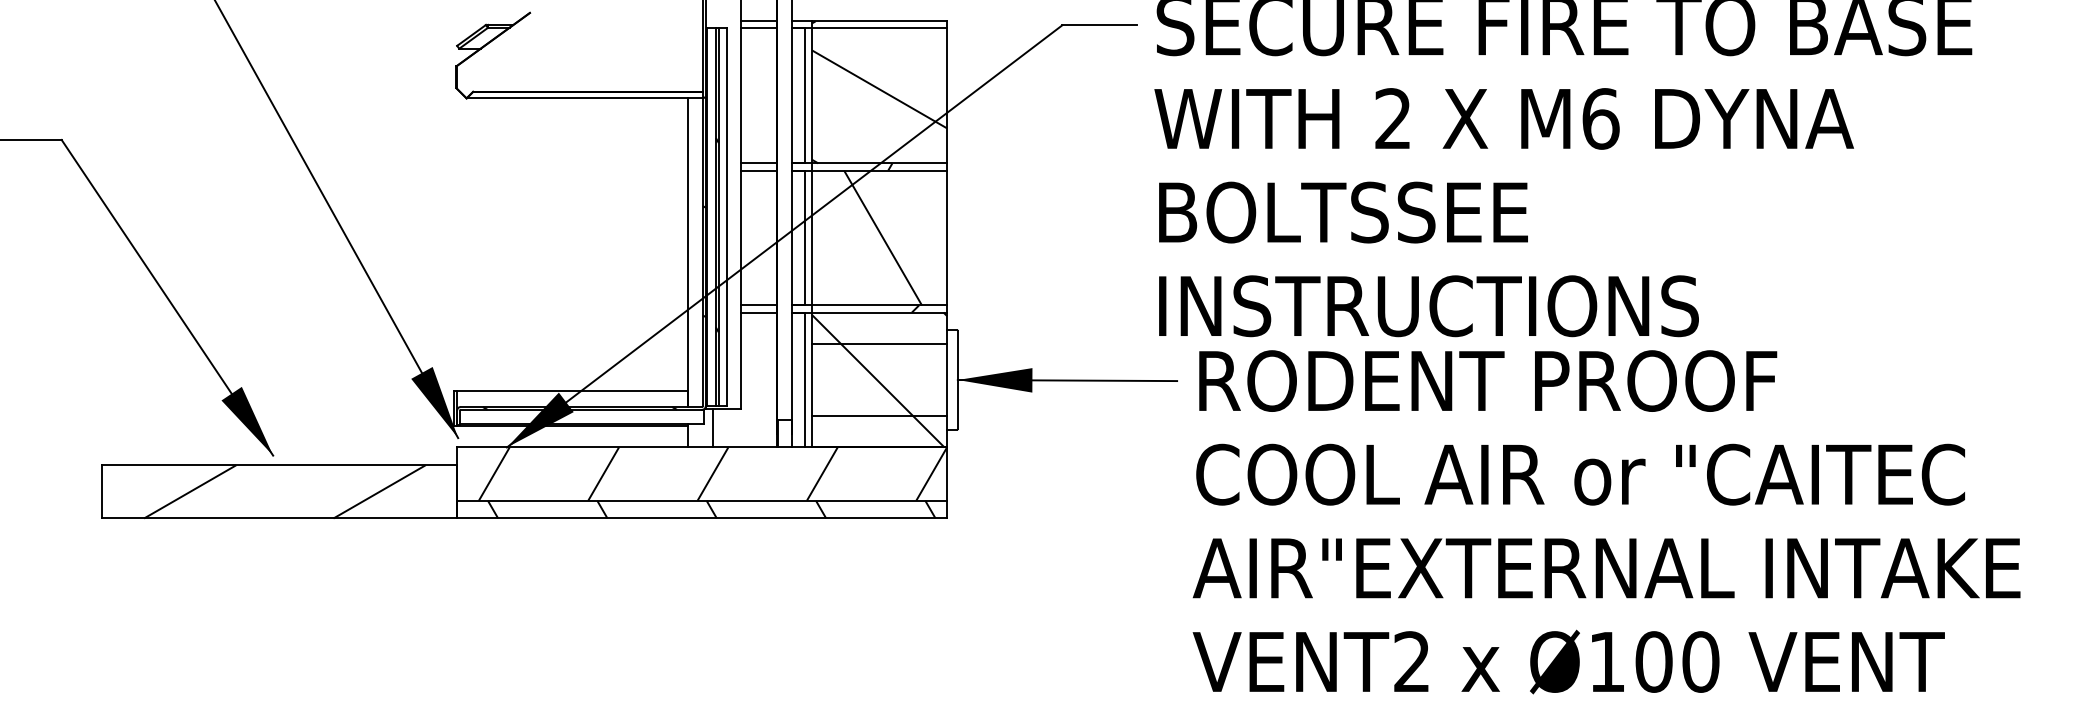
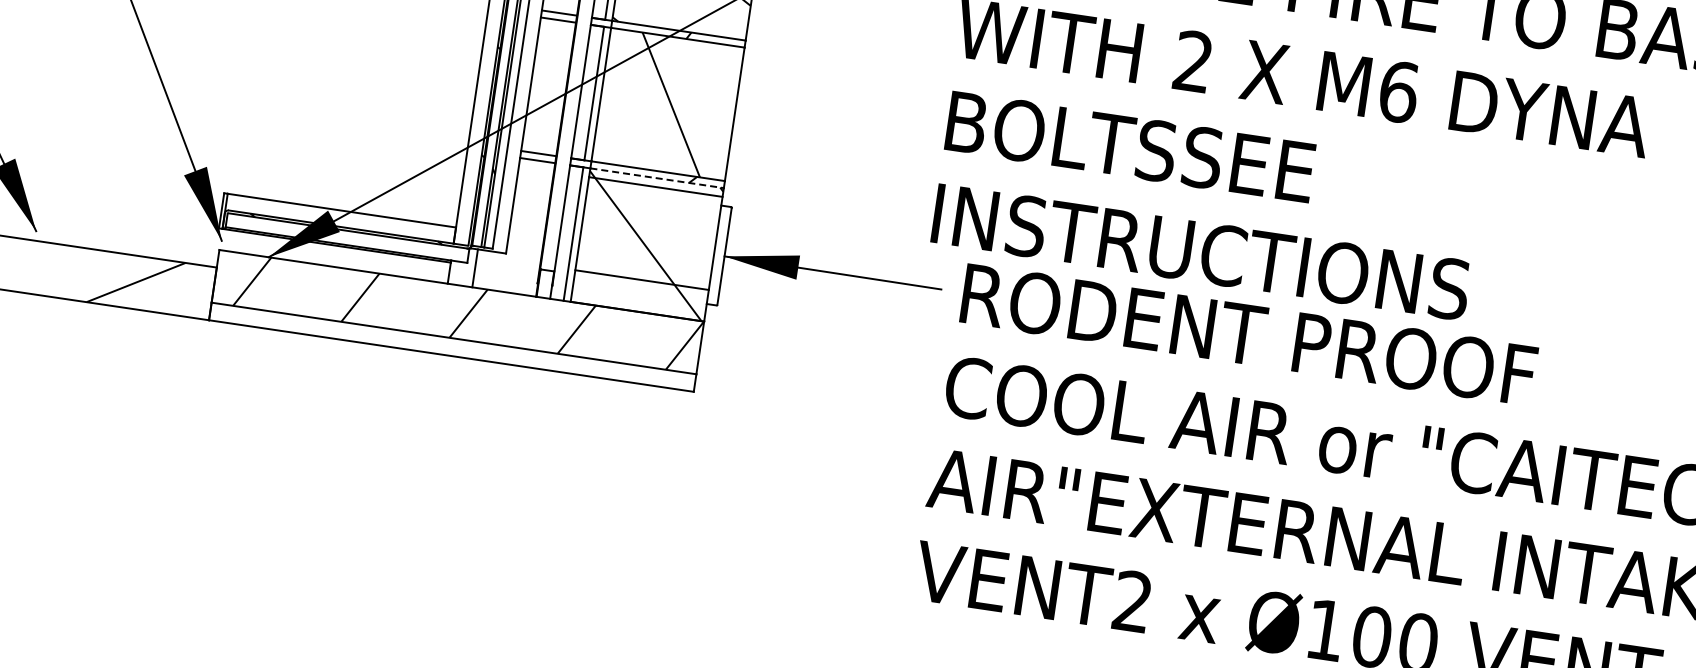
line: (880, 312) -> (657, 178), solid -> dashed
line: (879, 344) -> (655, 187), moved
hatch: (711, 509) -> (461, 348), removed

